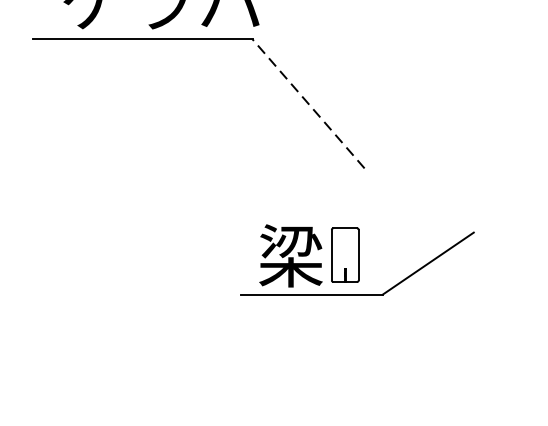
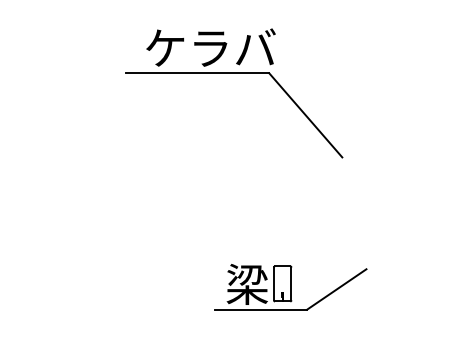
line: (308, 104) -> (305, 115), dashed -> solid
part: (357, 260) -> (290, 287), moved

